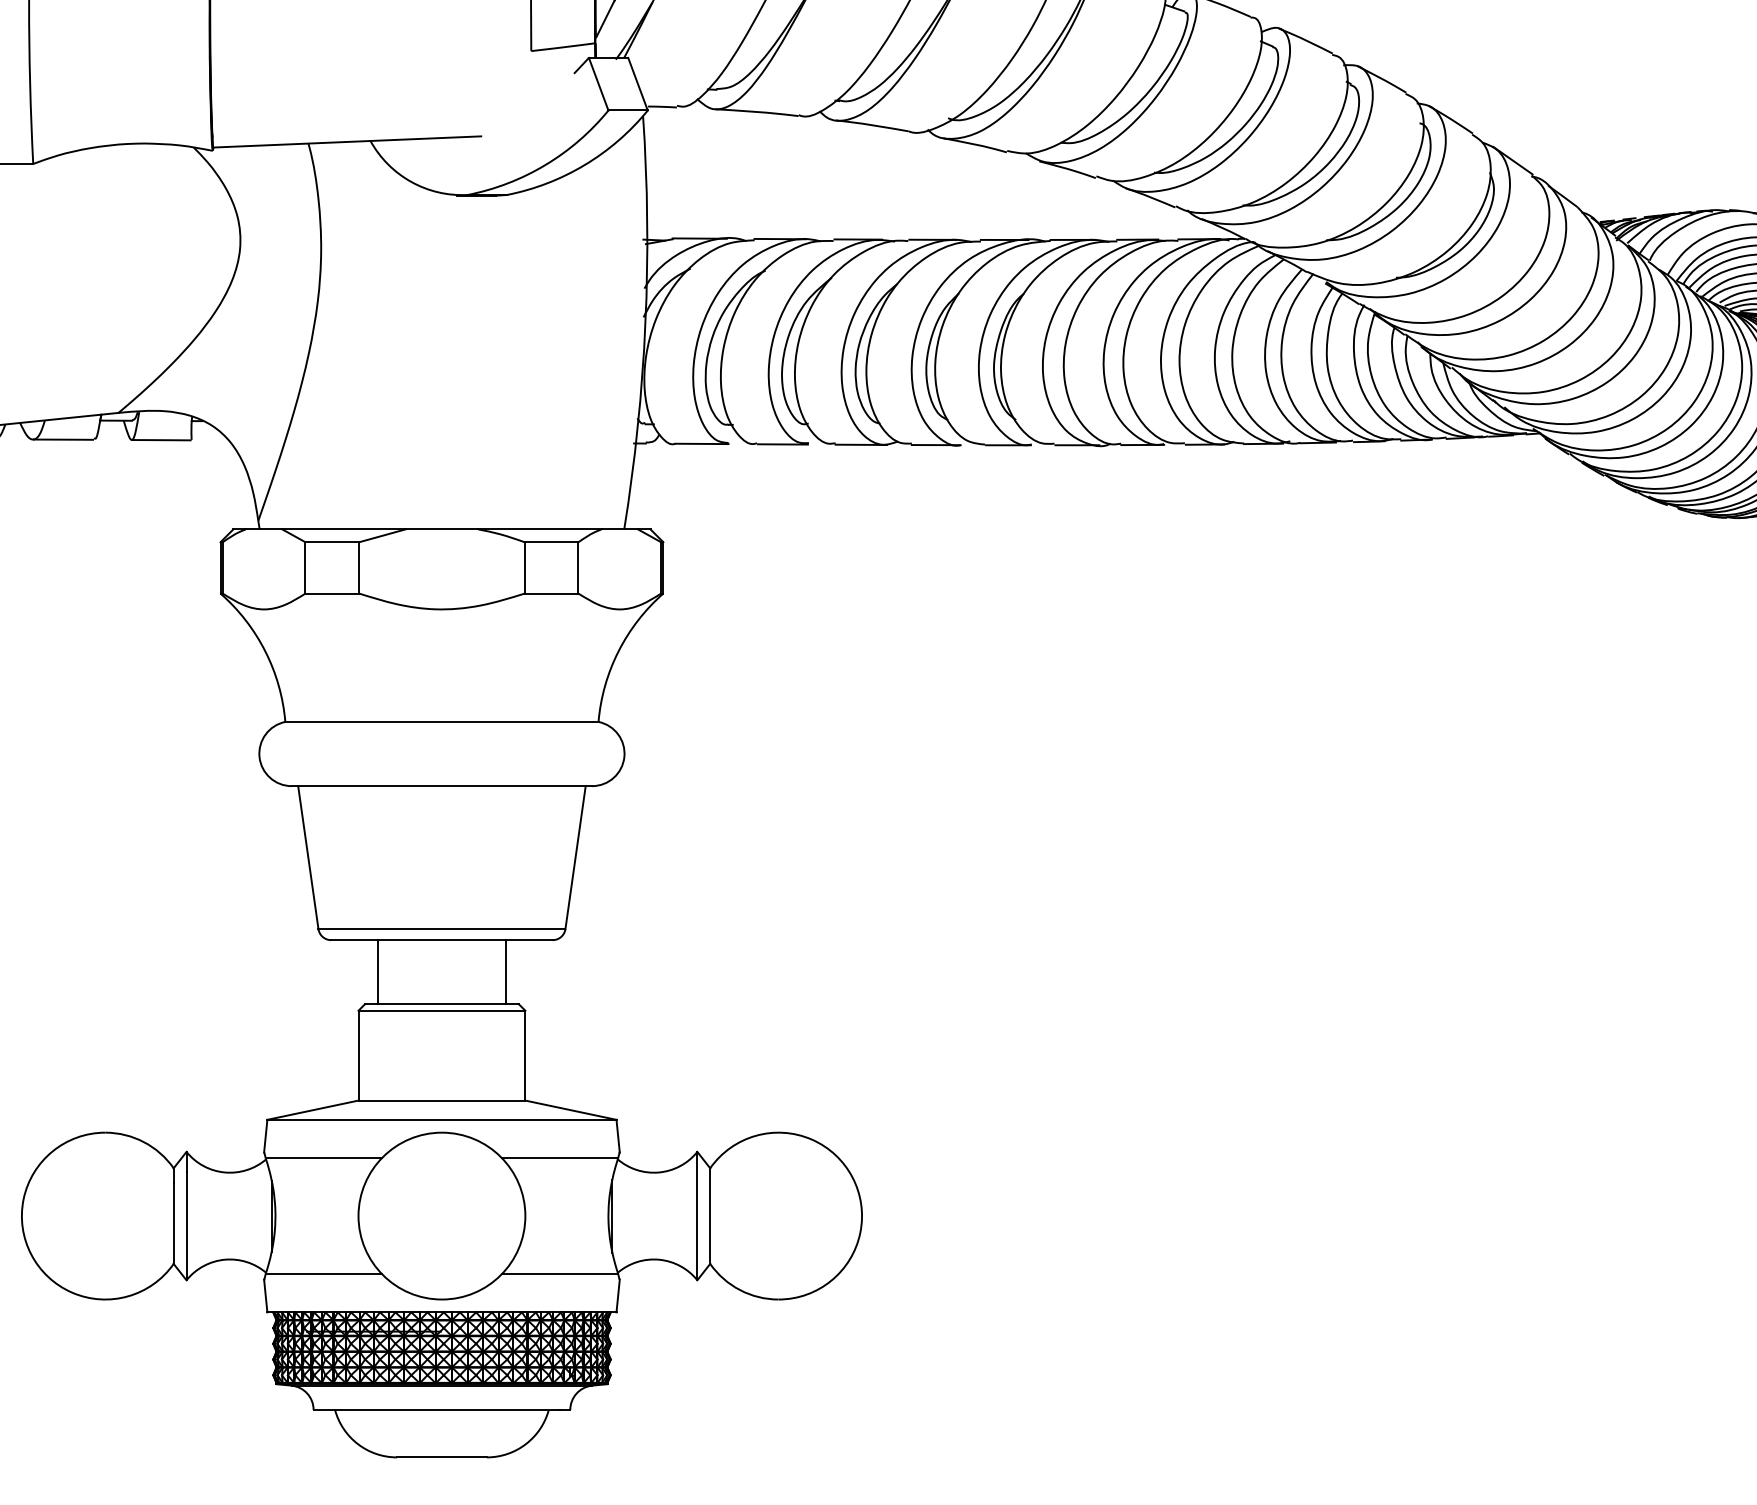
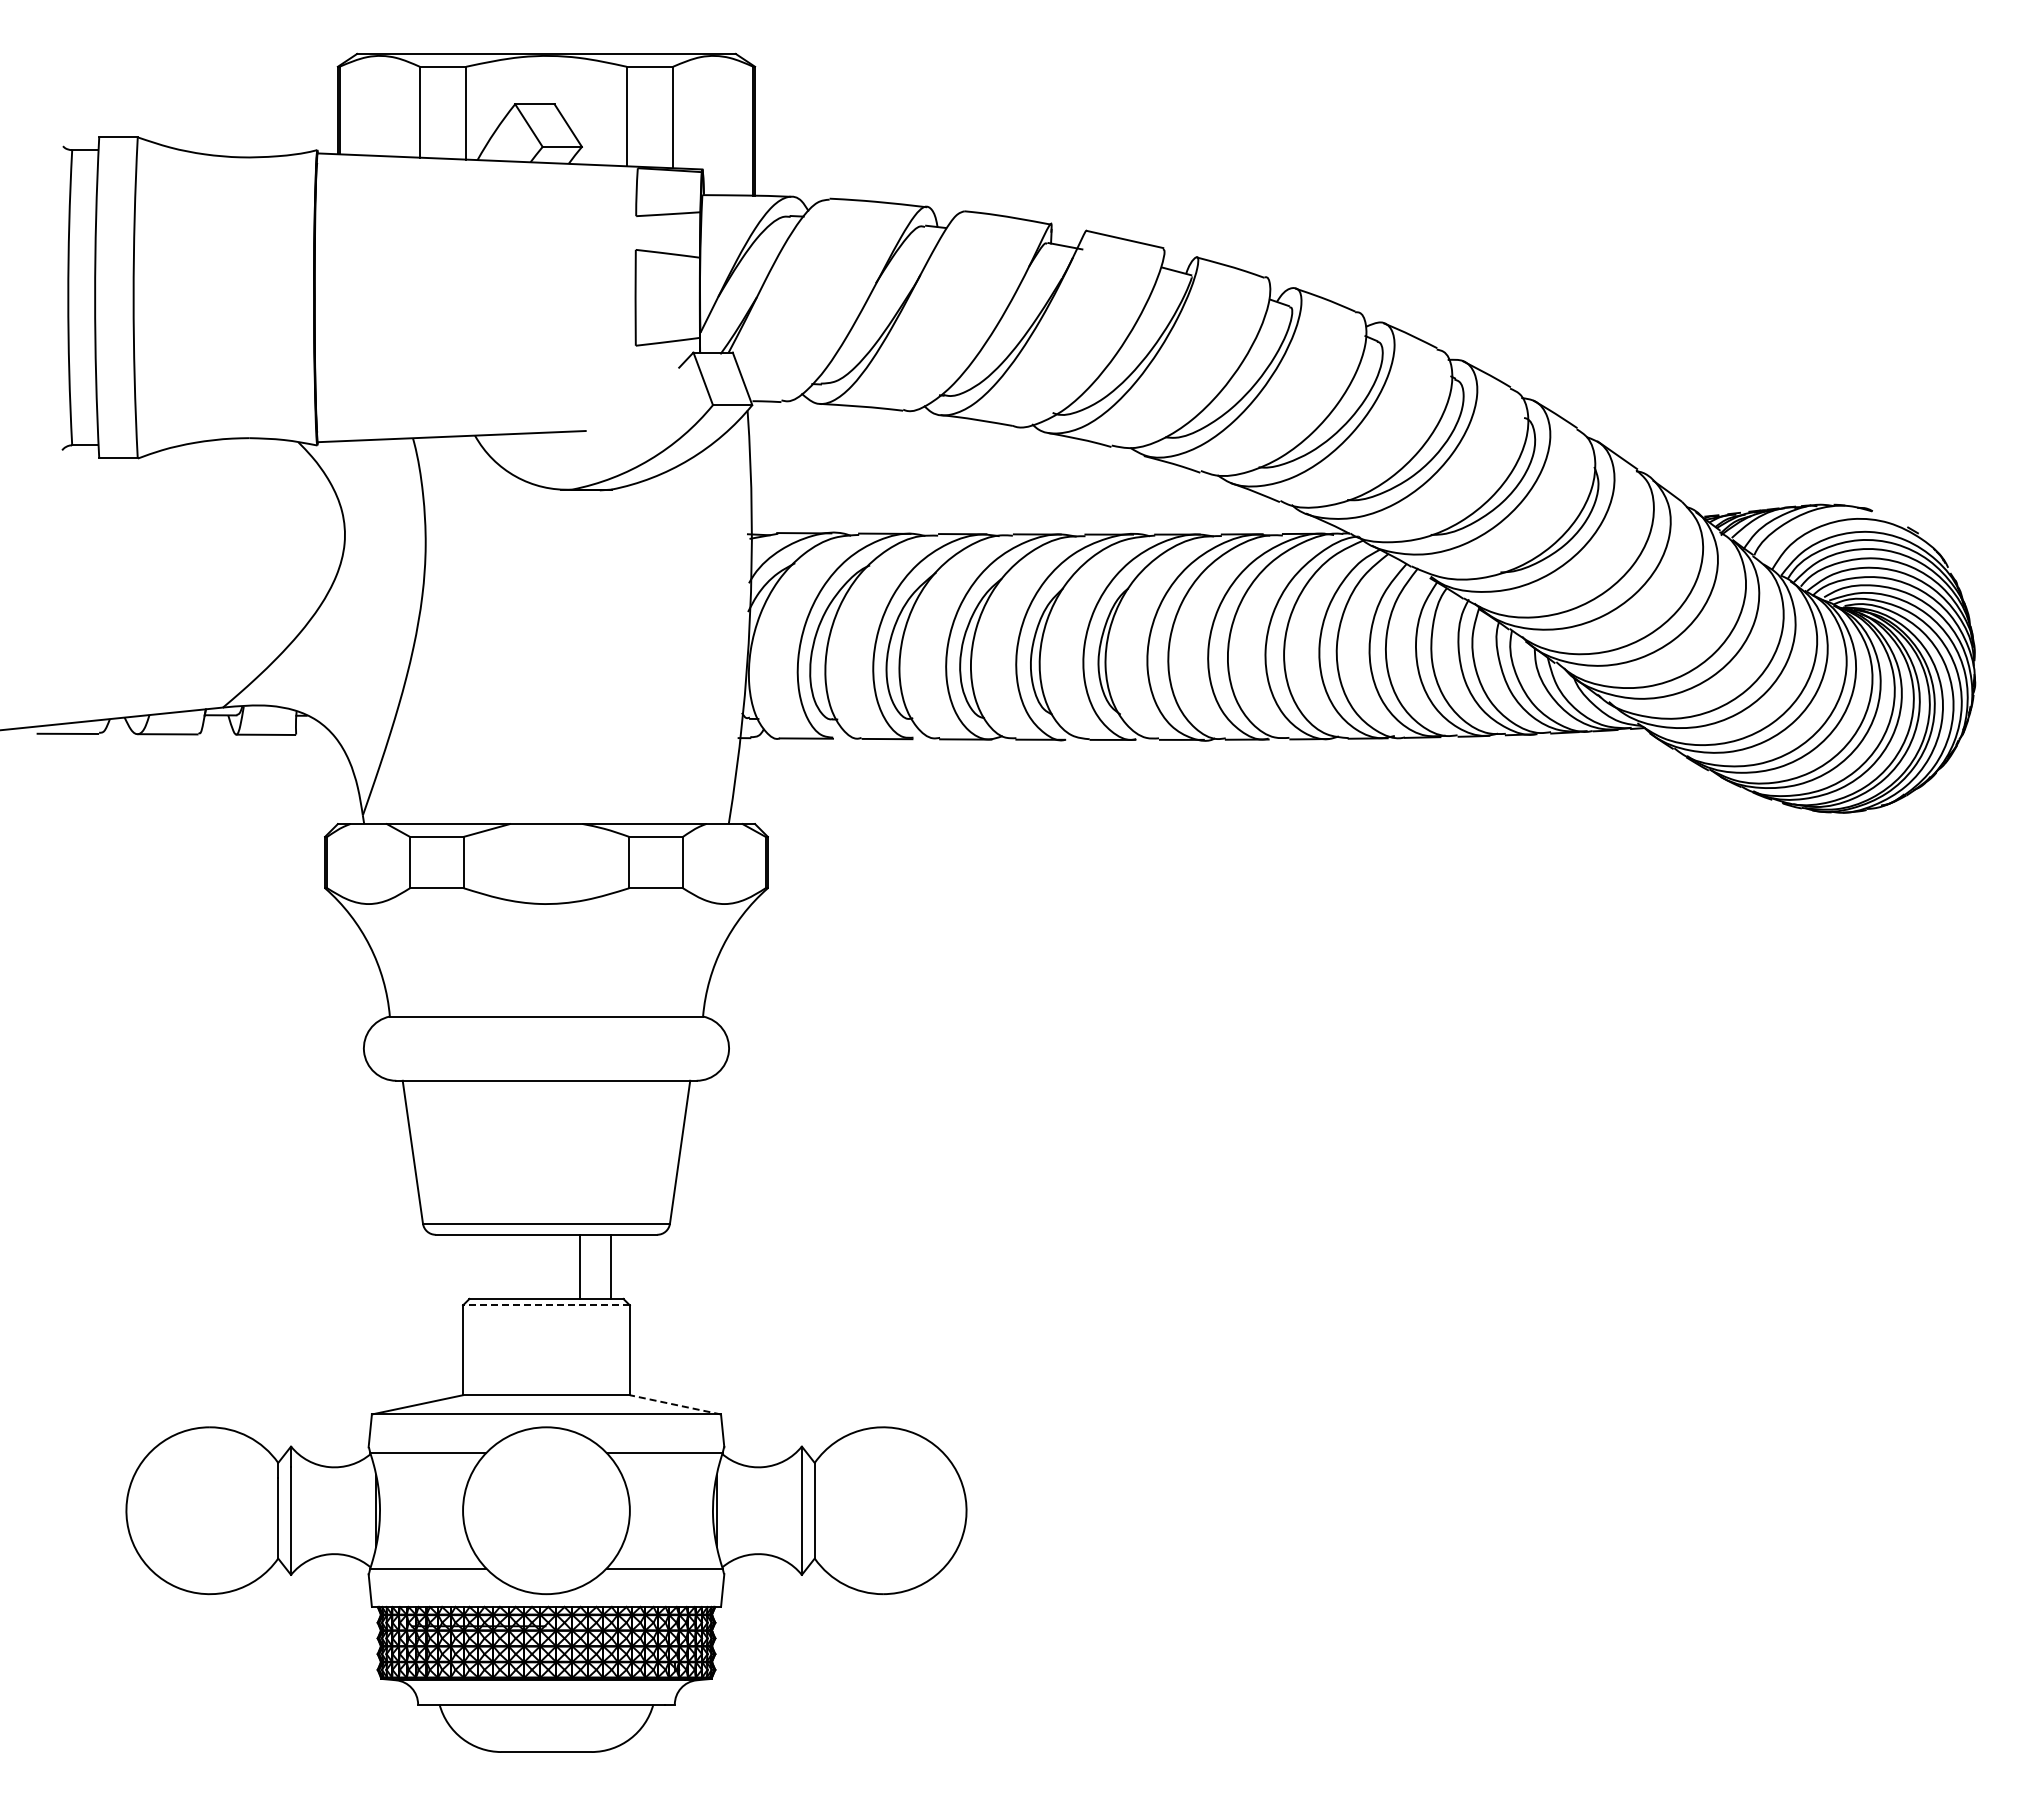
line: (377, 971) -> (580, 1266), moved
line: (440, 1010) -> (545, 1305), solid -> dashed
line: (570, 1109) -> (675, 1404), solid -> dashed

